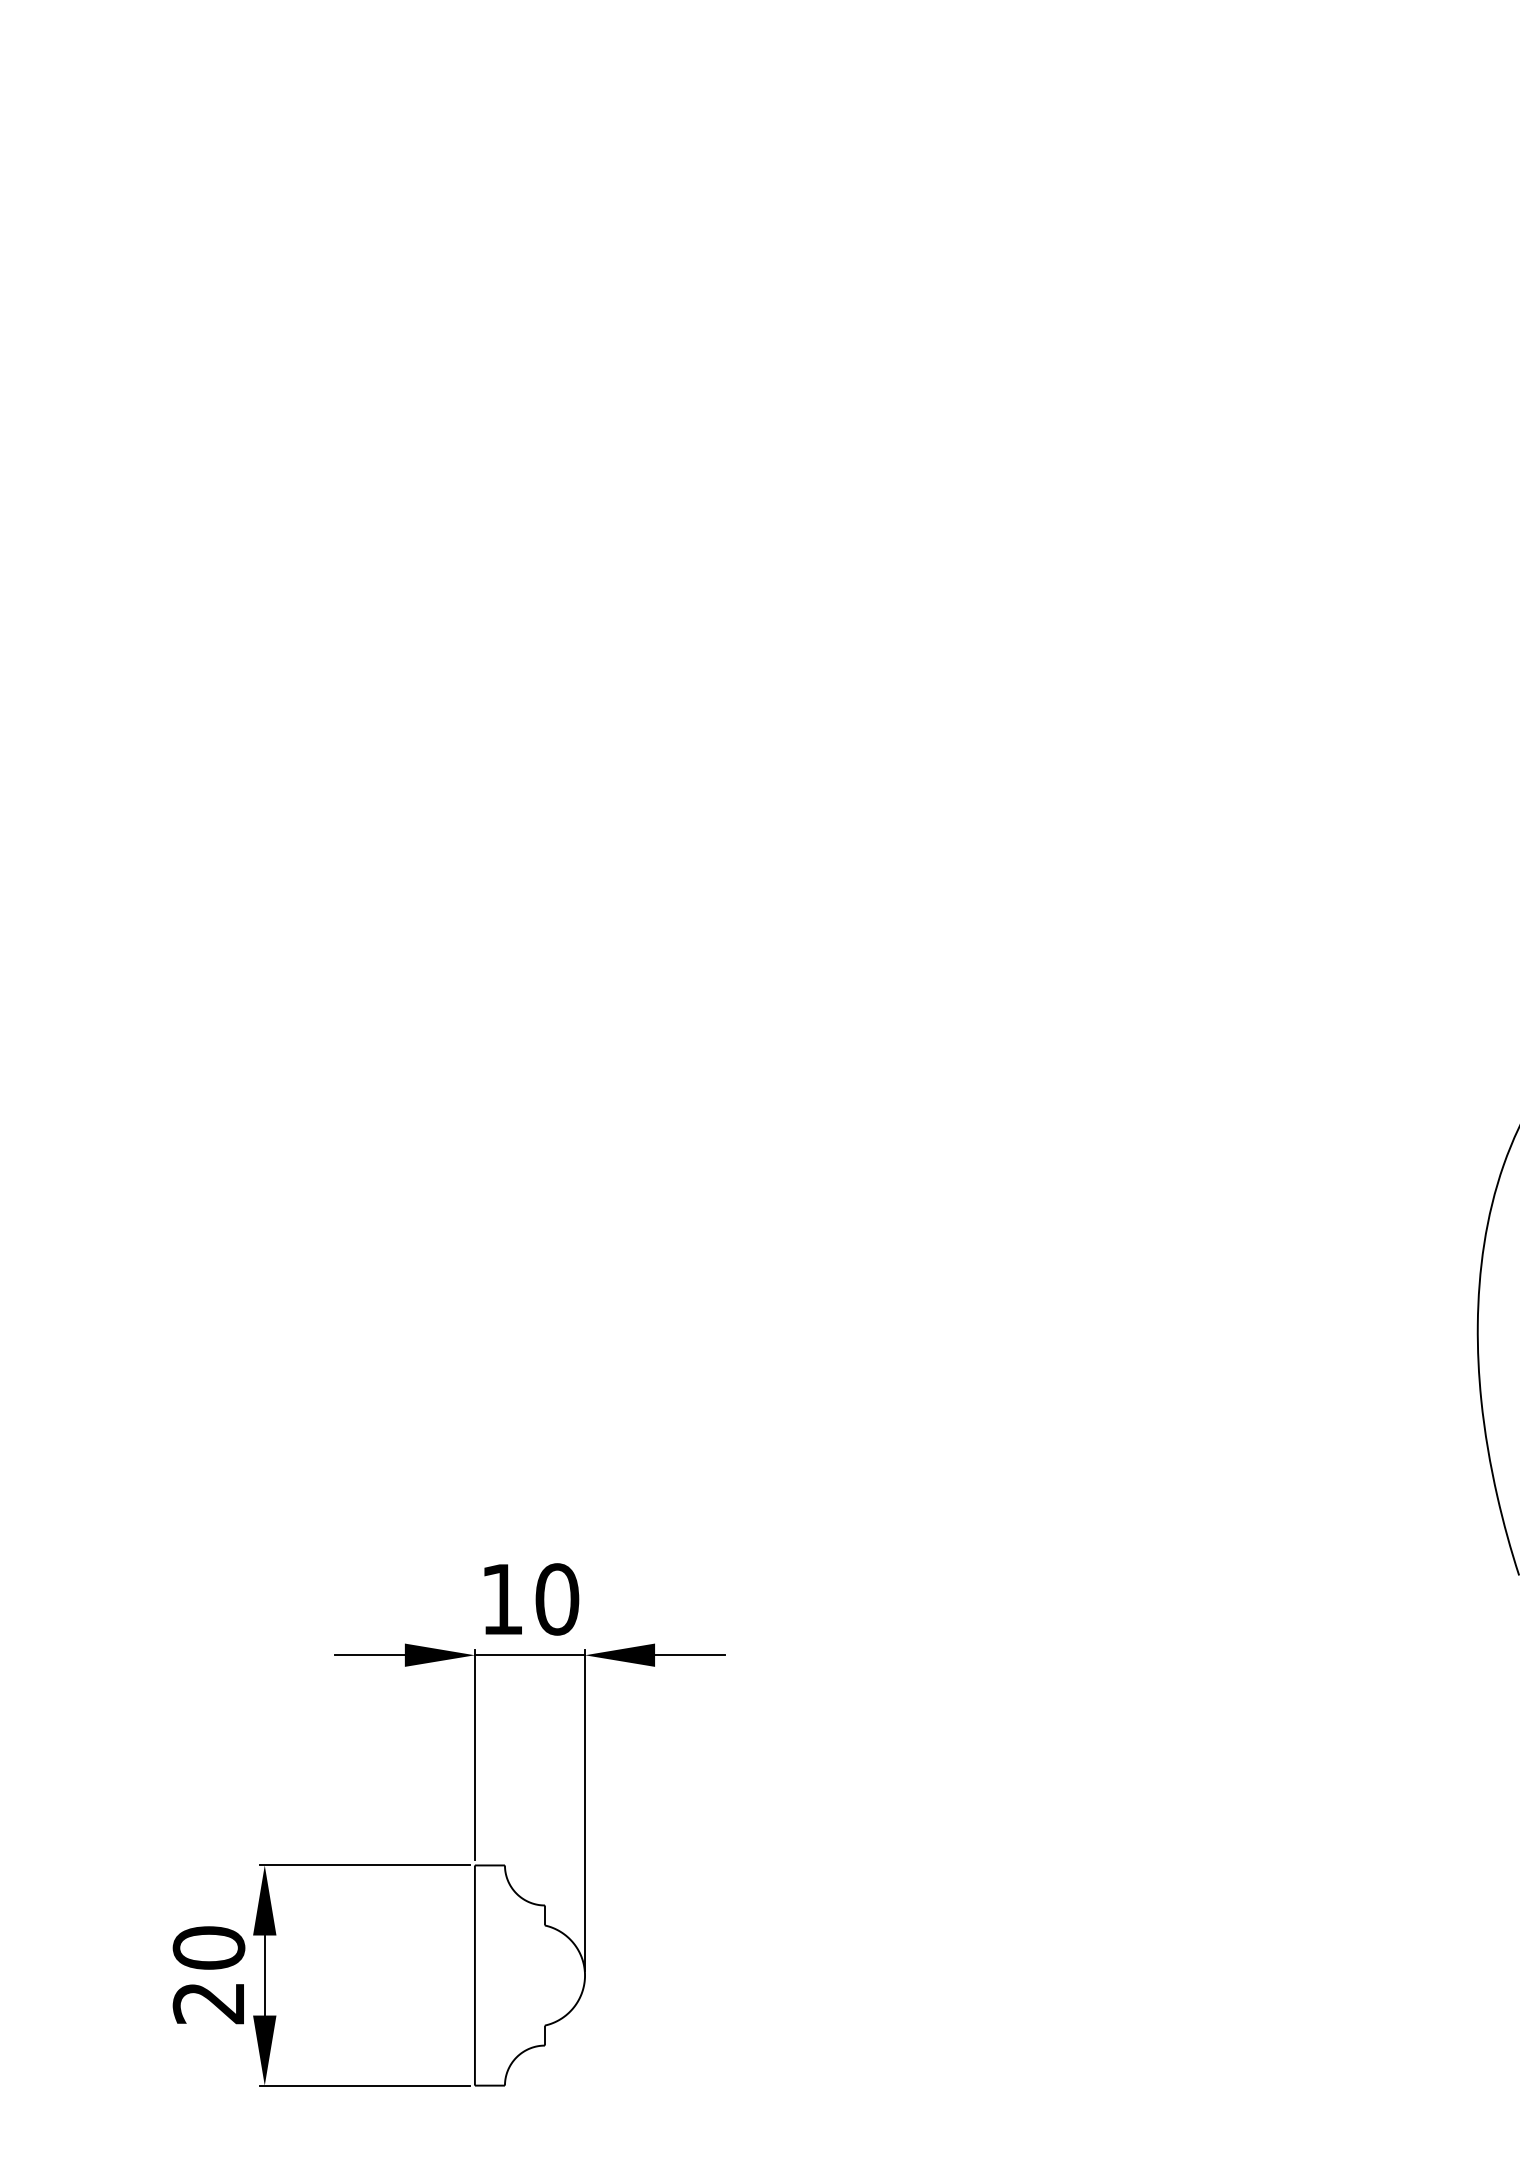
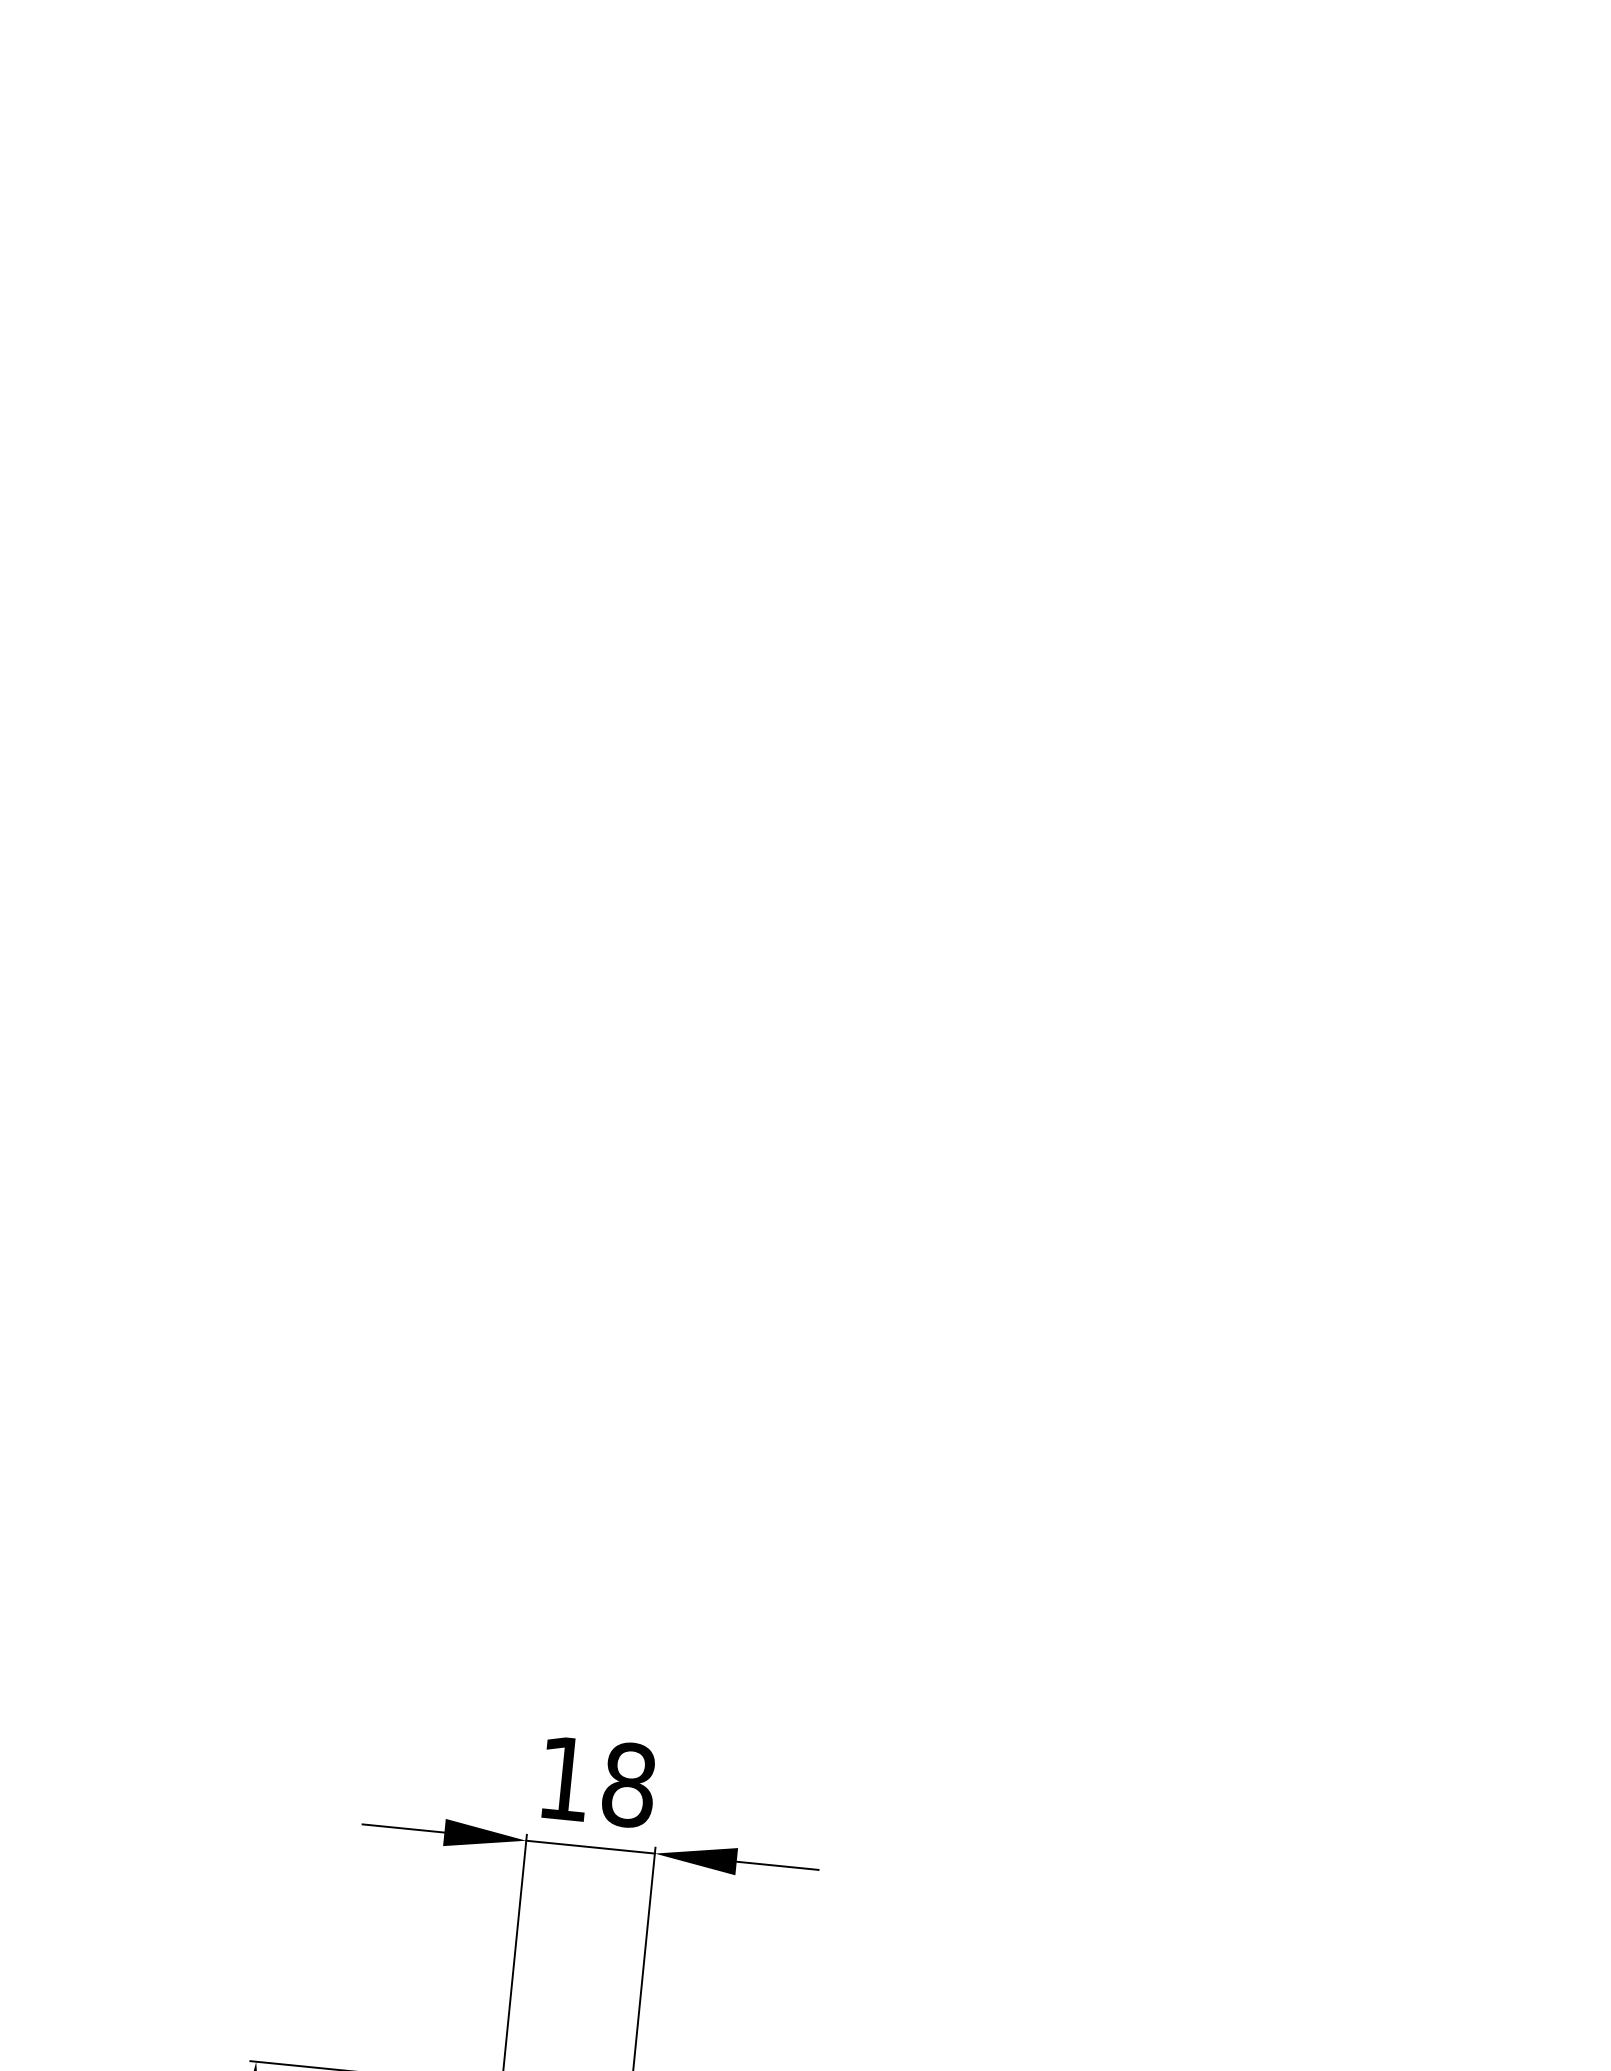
text: (557, 1599) -> (629, 1785), 10 -> 18

